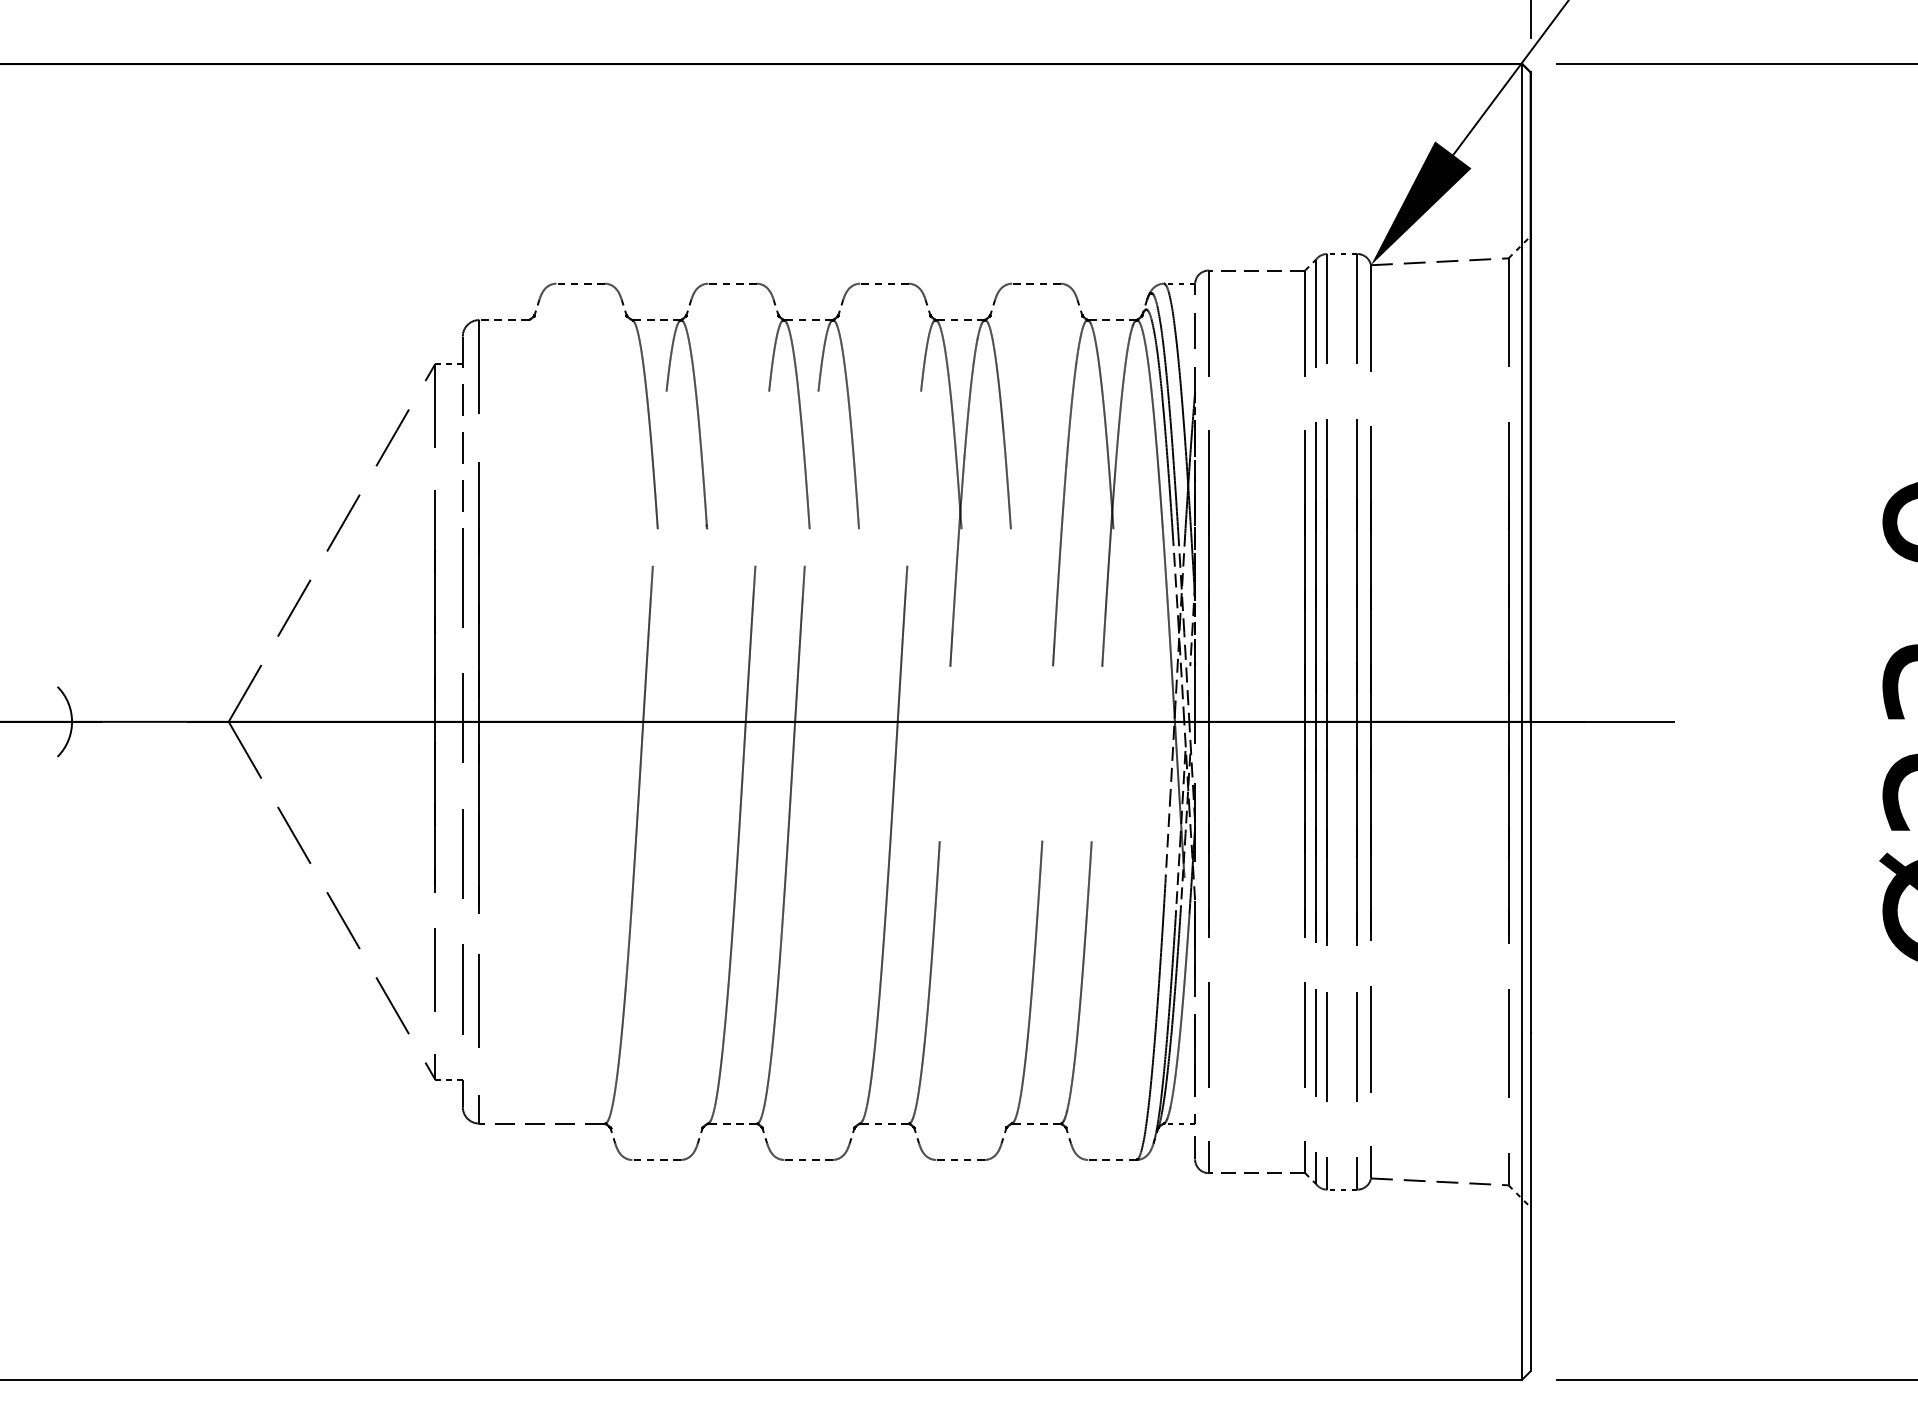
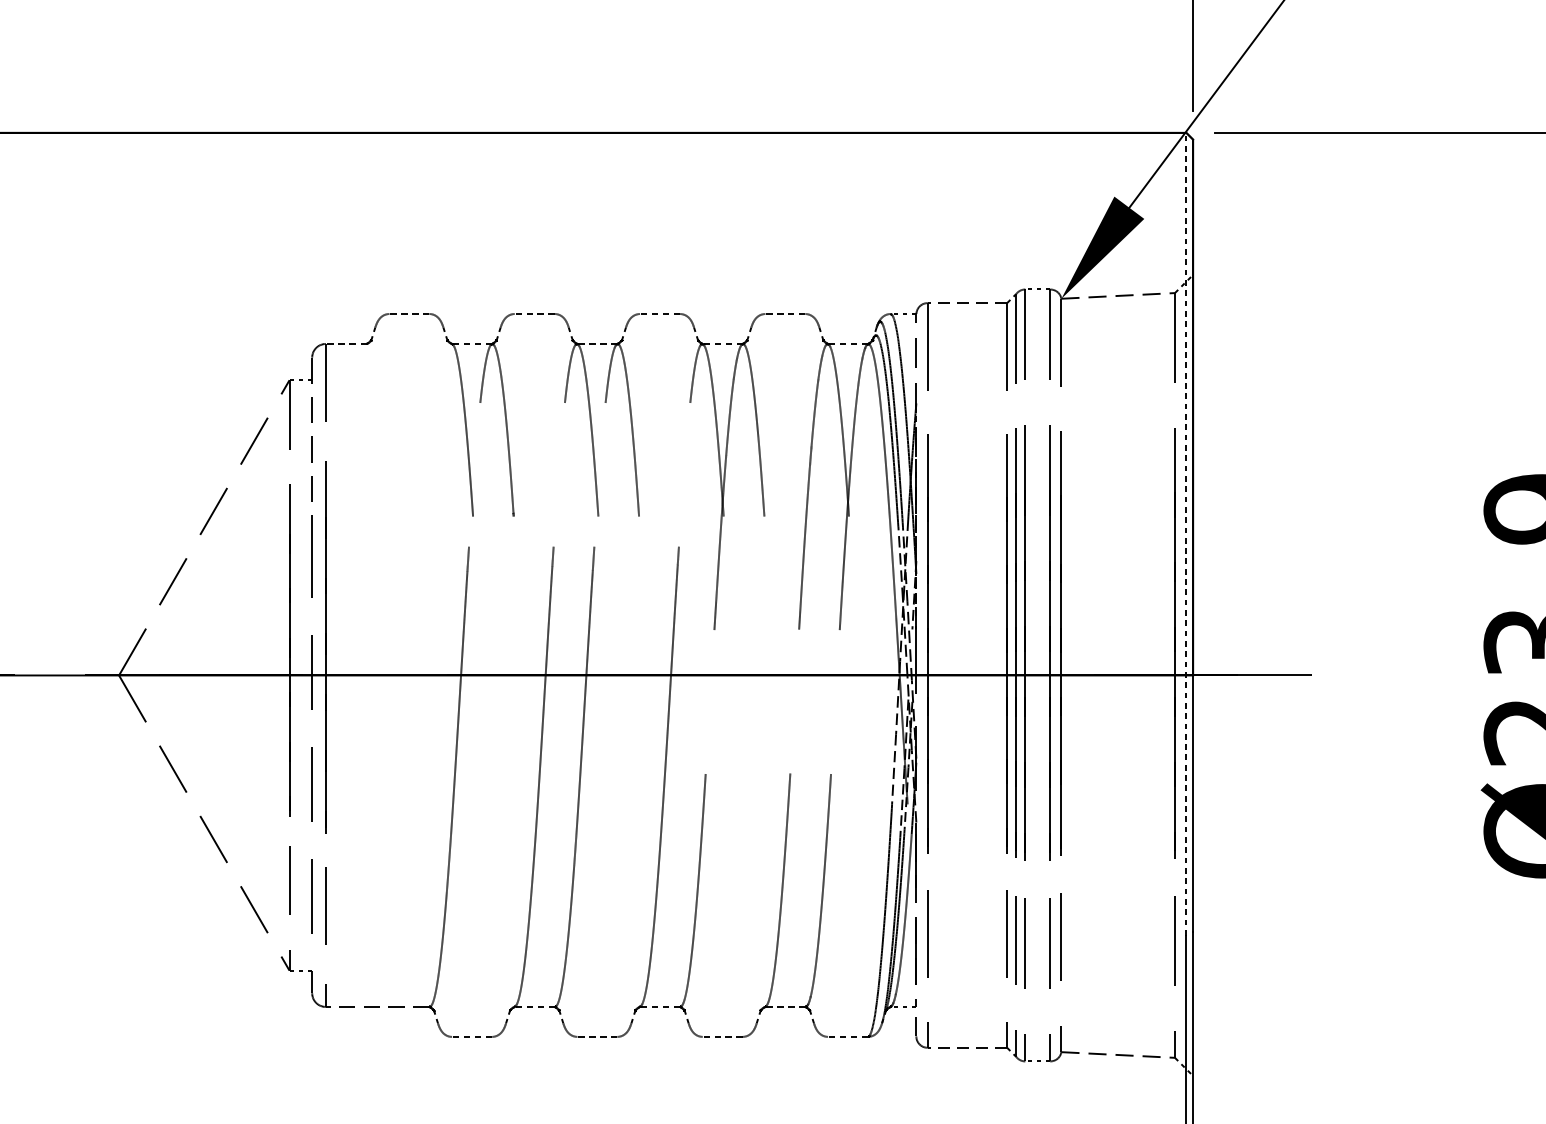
line: (1522, 550) -> (1186, 534), solid -> dashed

